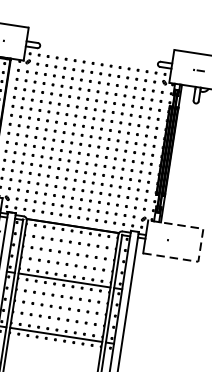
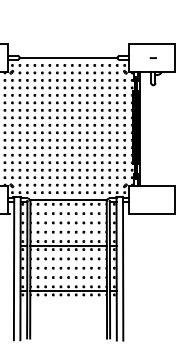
line: (98, 54) -> (68, 57), added
line: (201, 245) -> (175, 200), dashed -> solid

